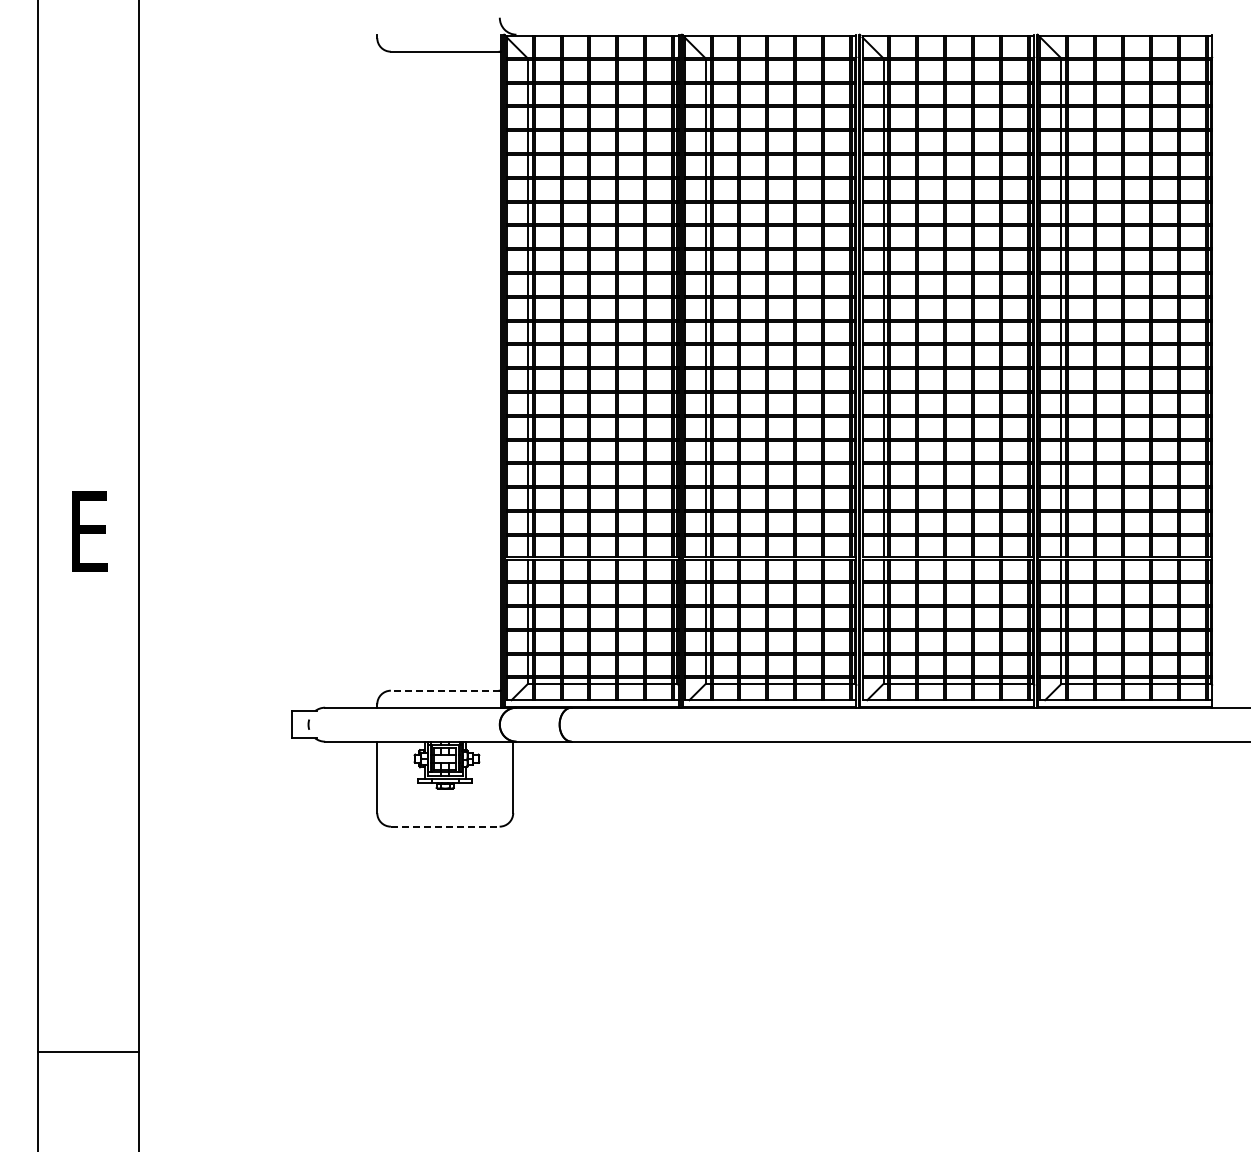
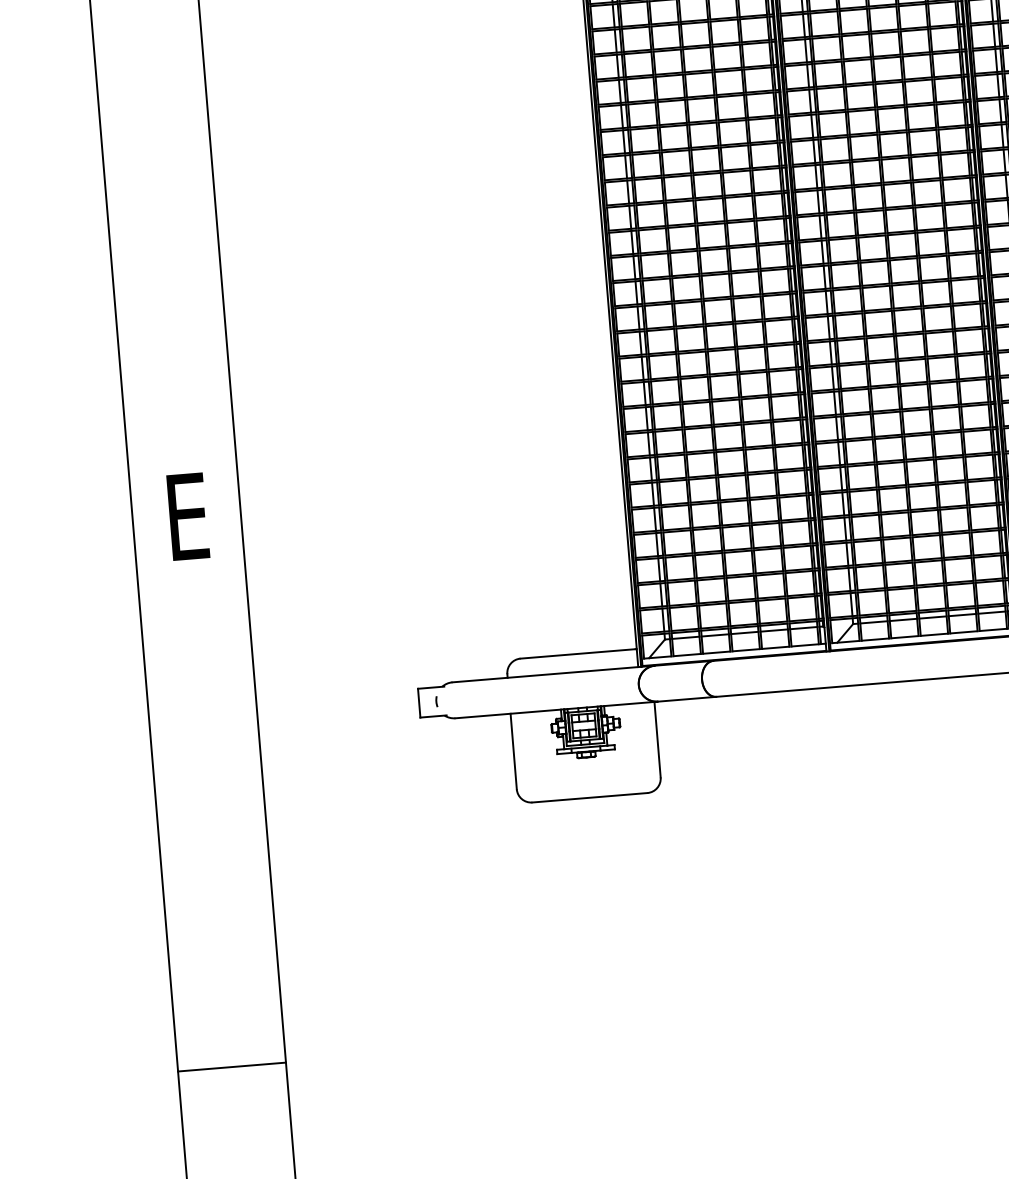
line: (444, 690) -> (577, 653), dashed -> solid
line: (445, 826) -> (590, 797), dashed -> solid

